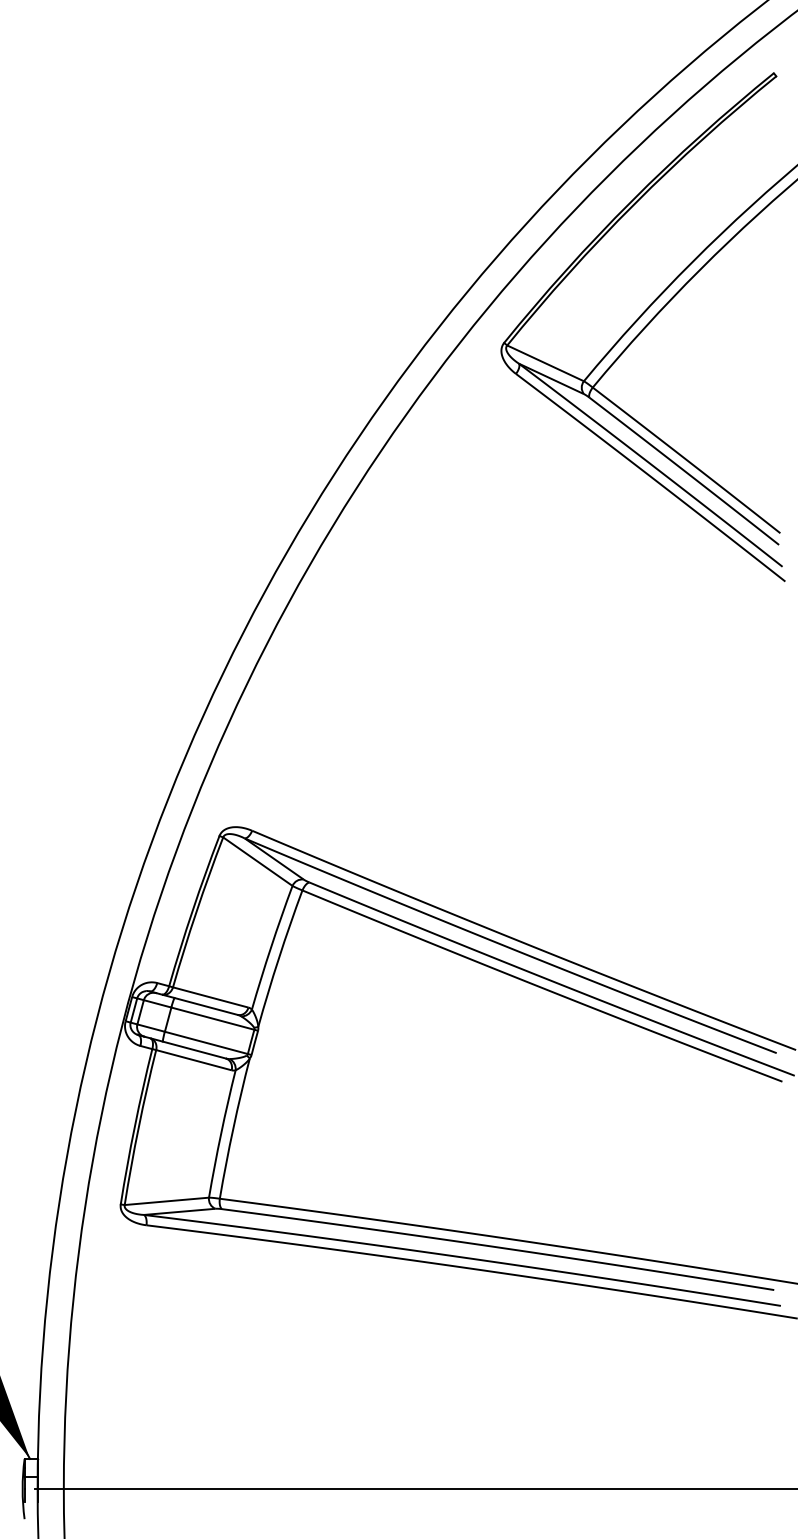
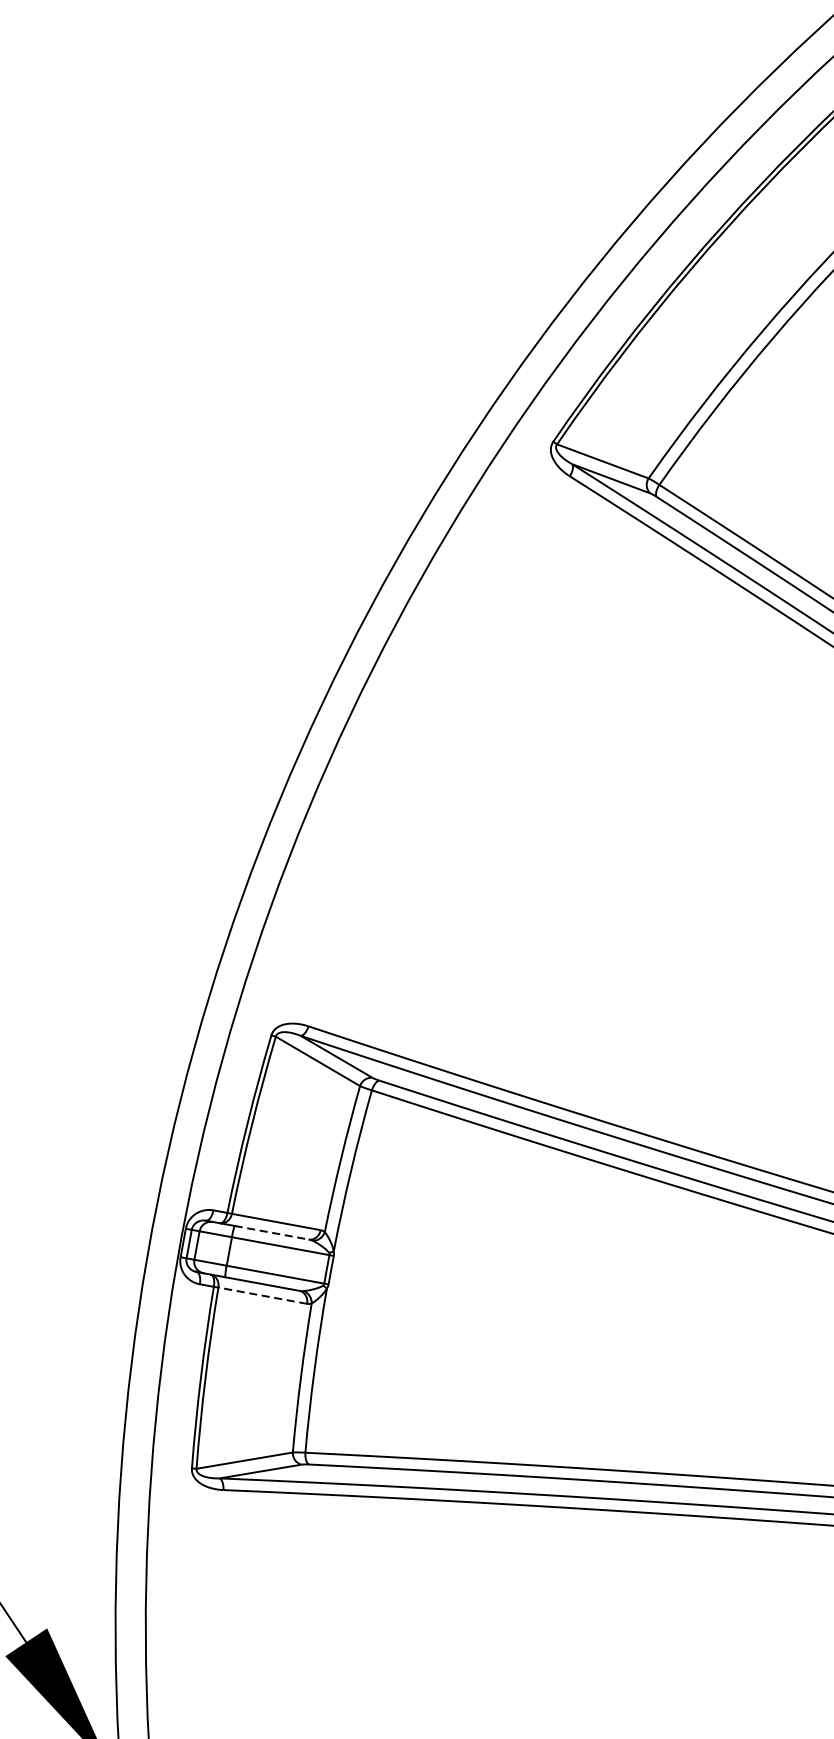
line: (206, 1006) -> (272, 1232), solid -> dashed
line: (194, 1060) -> (263, 1296), solid -> dashed

